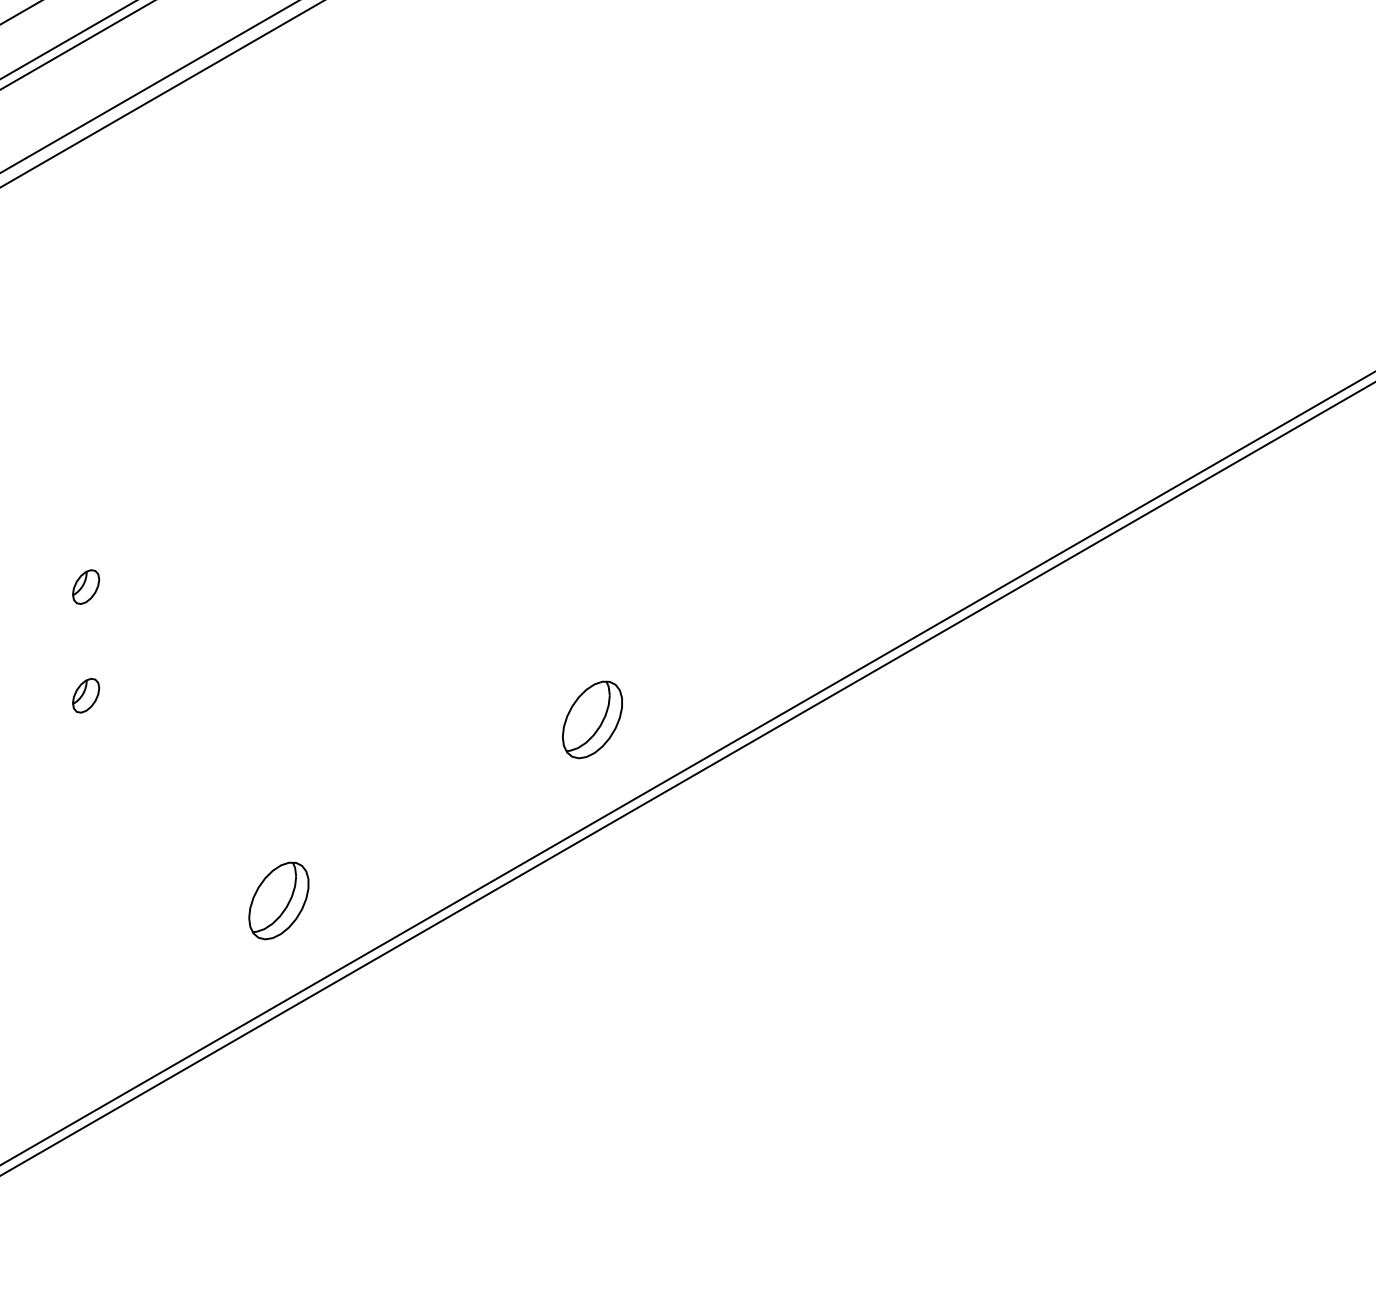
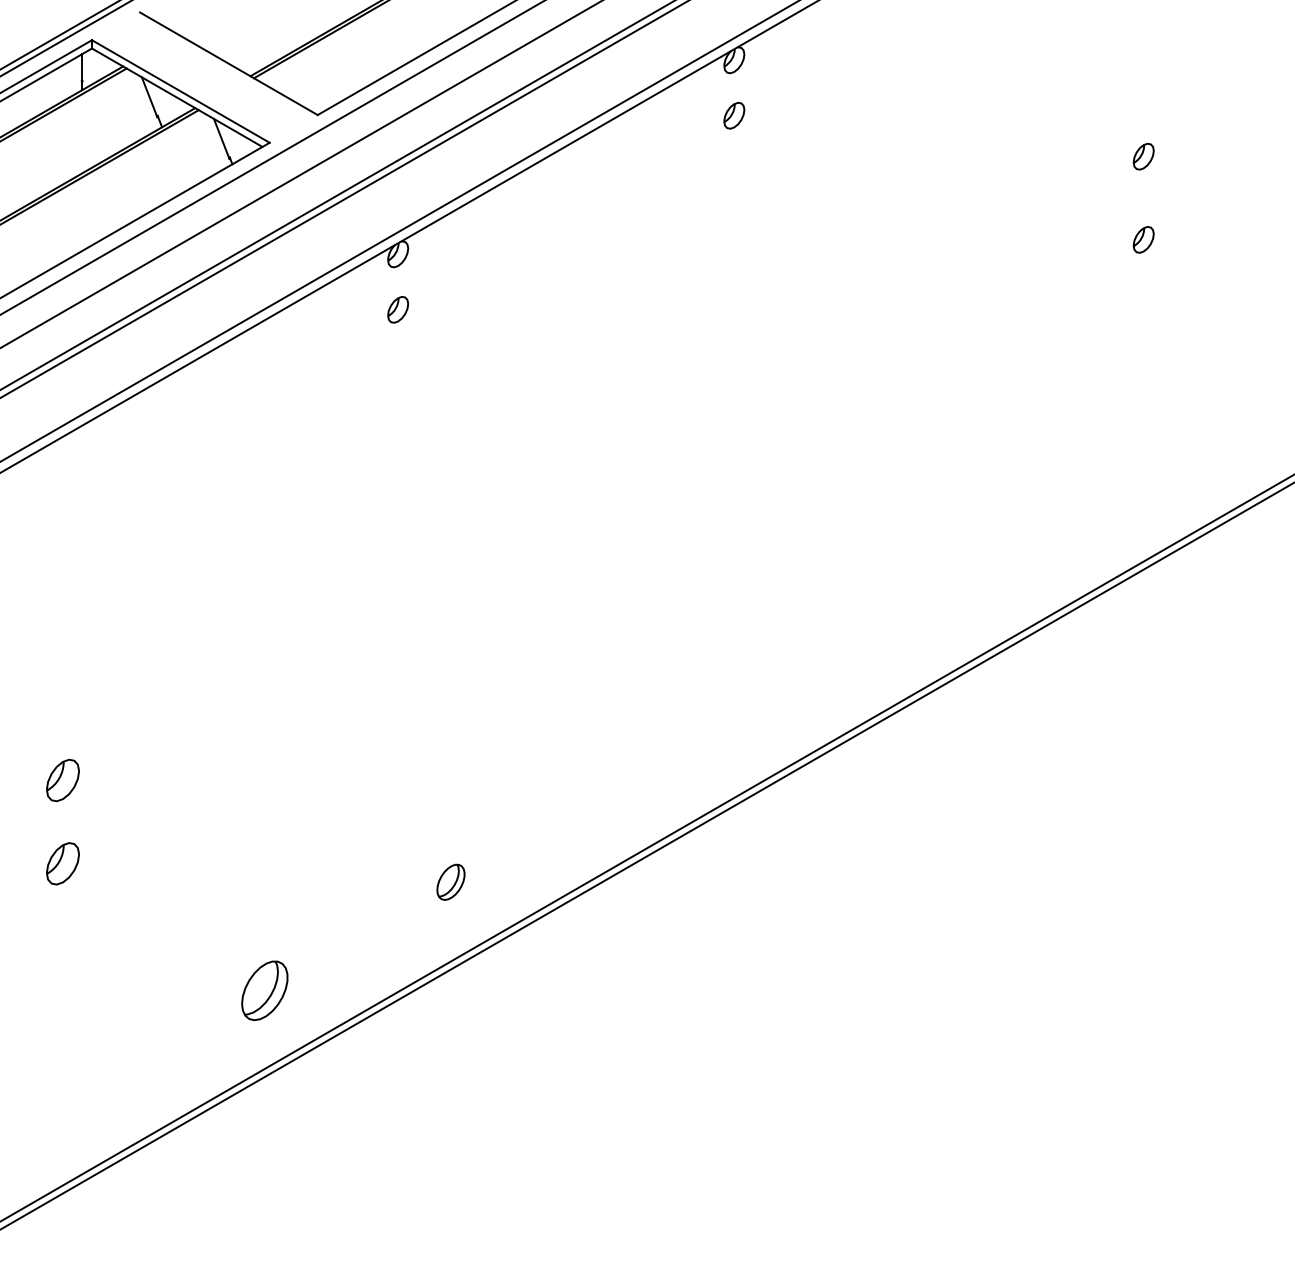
part: (86, 587) -> (63, 780), size x1.6
part: (86, 695) -> (63, 863), size x1.6
part: (591, 720) -> (450, 882), size x0.6
part: (278, 900) -> (264, 990), moved

